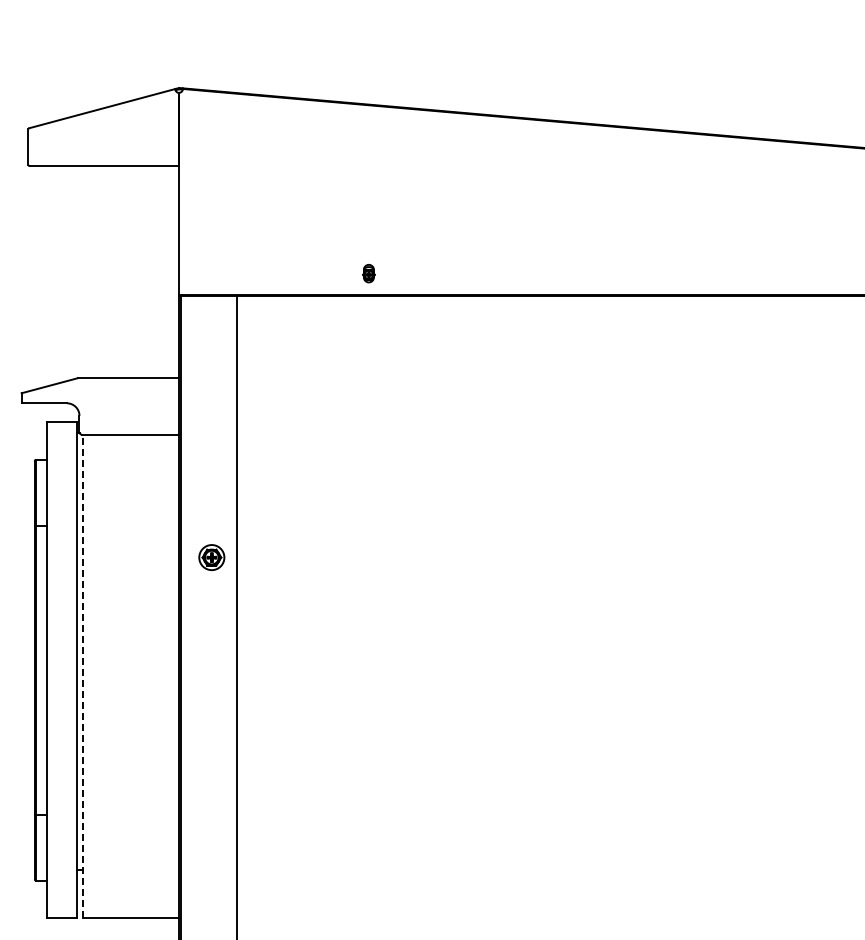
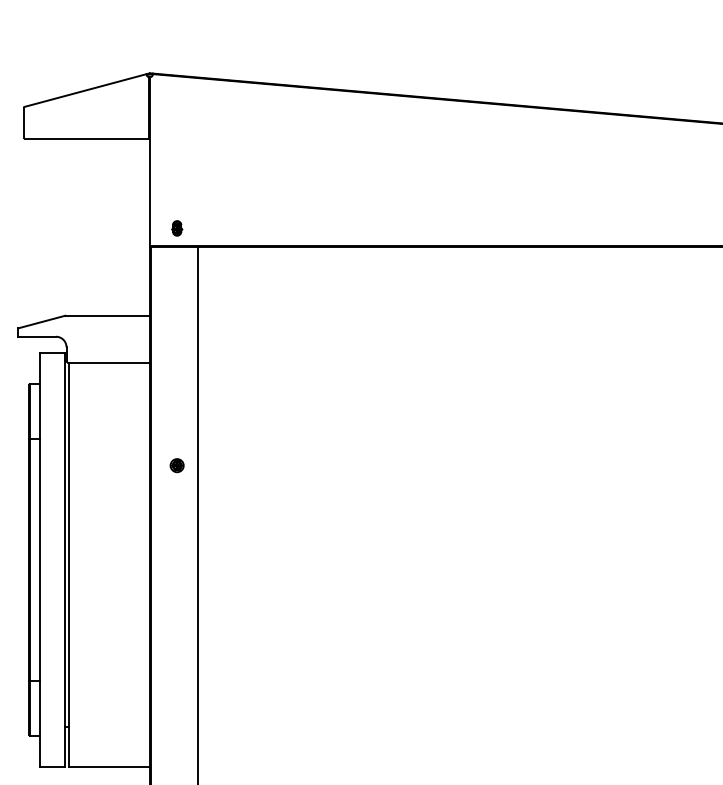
part: (368, 273) -> (176, 228), moved
part: (211, 557) -> (176, 465), size x0.62
line: (82, 676) -> (69, 565), dashed -> solid

